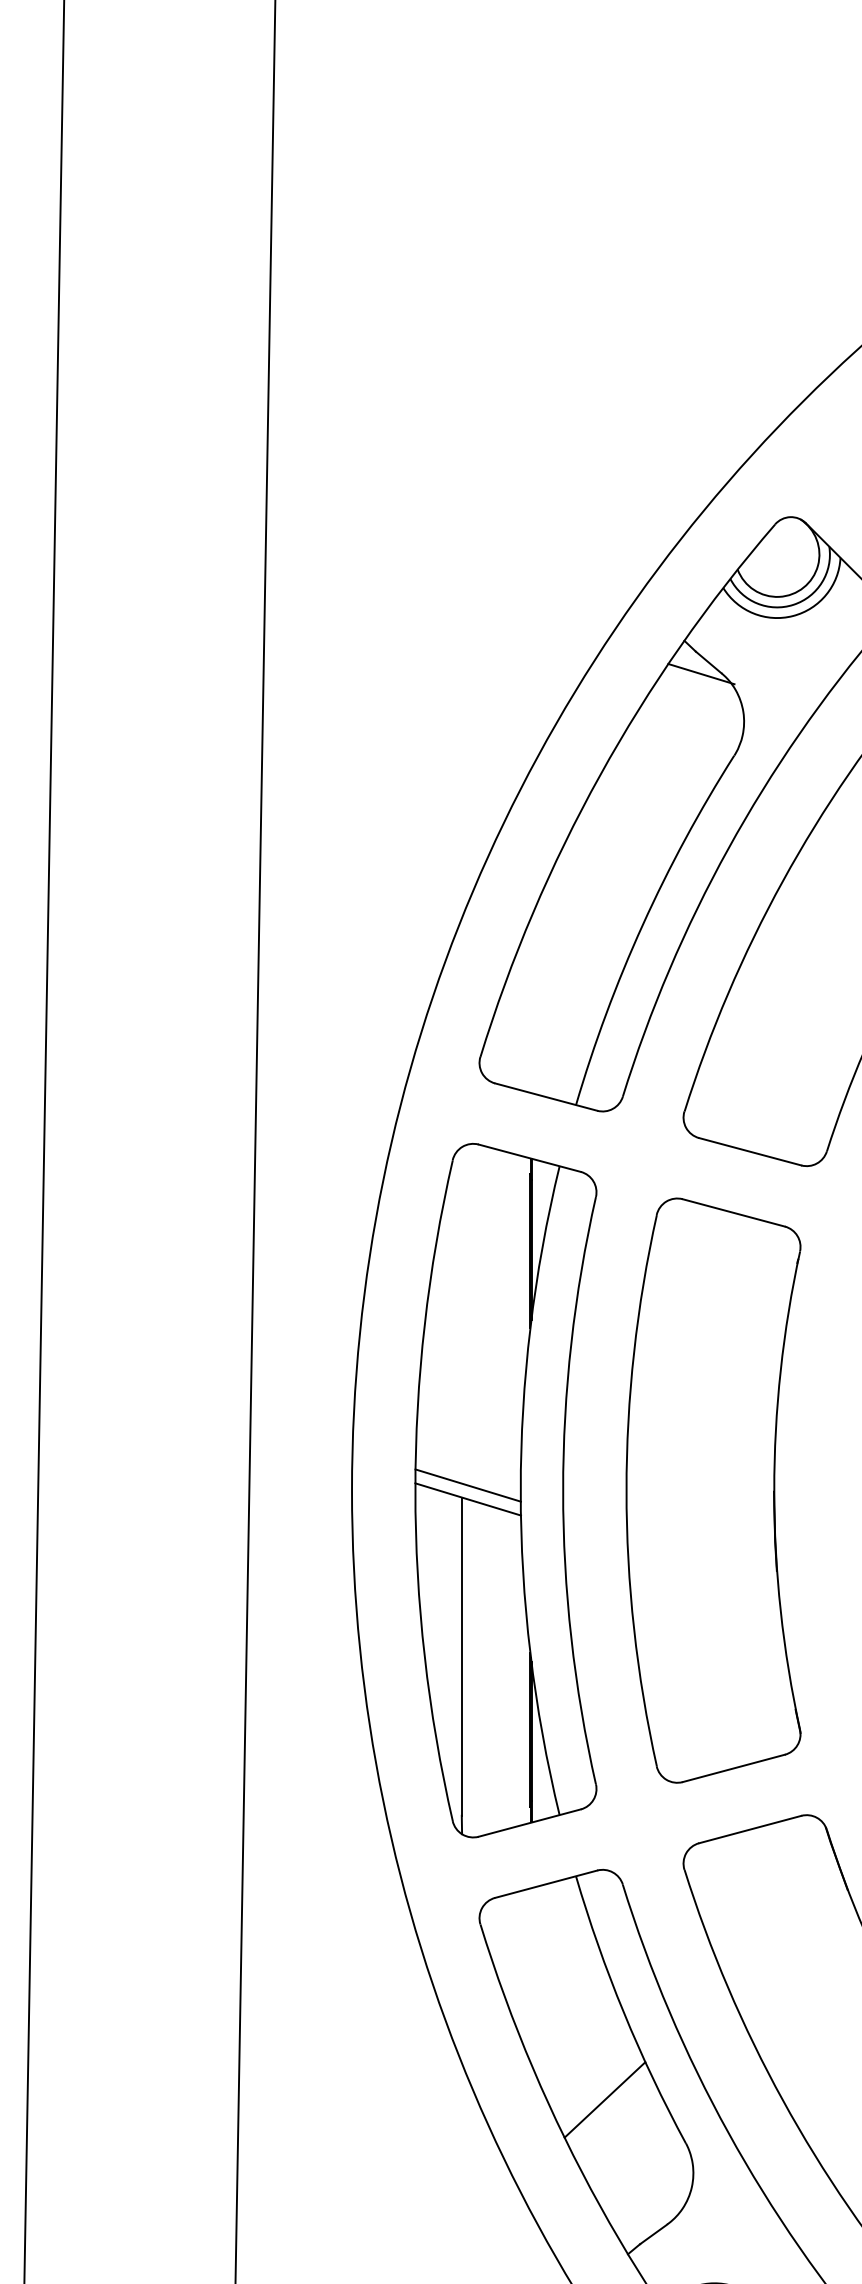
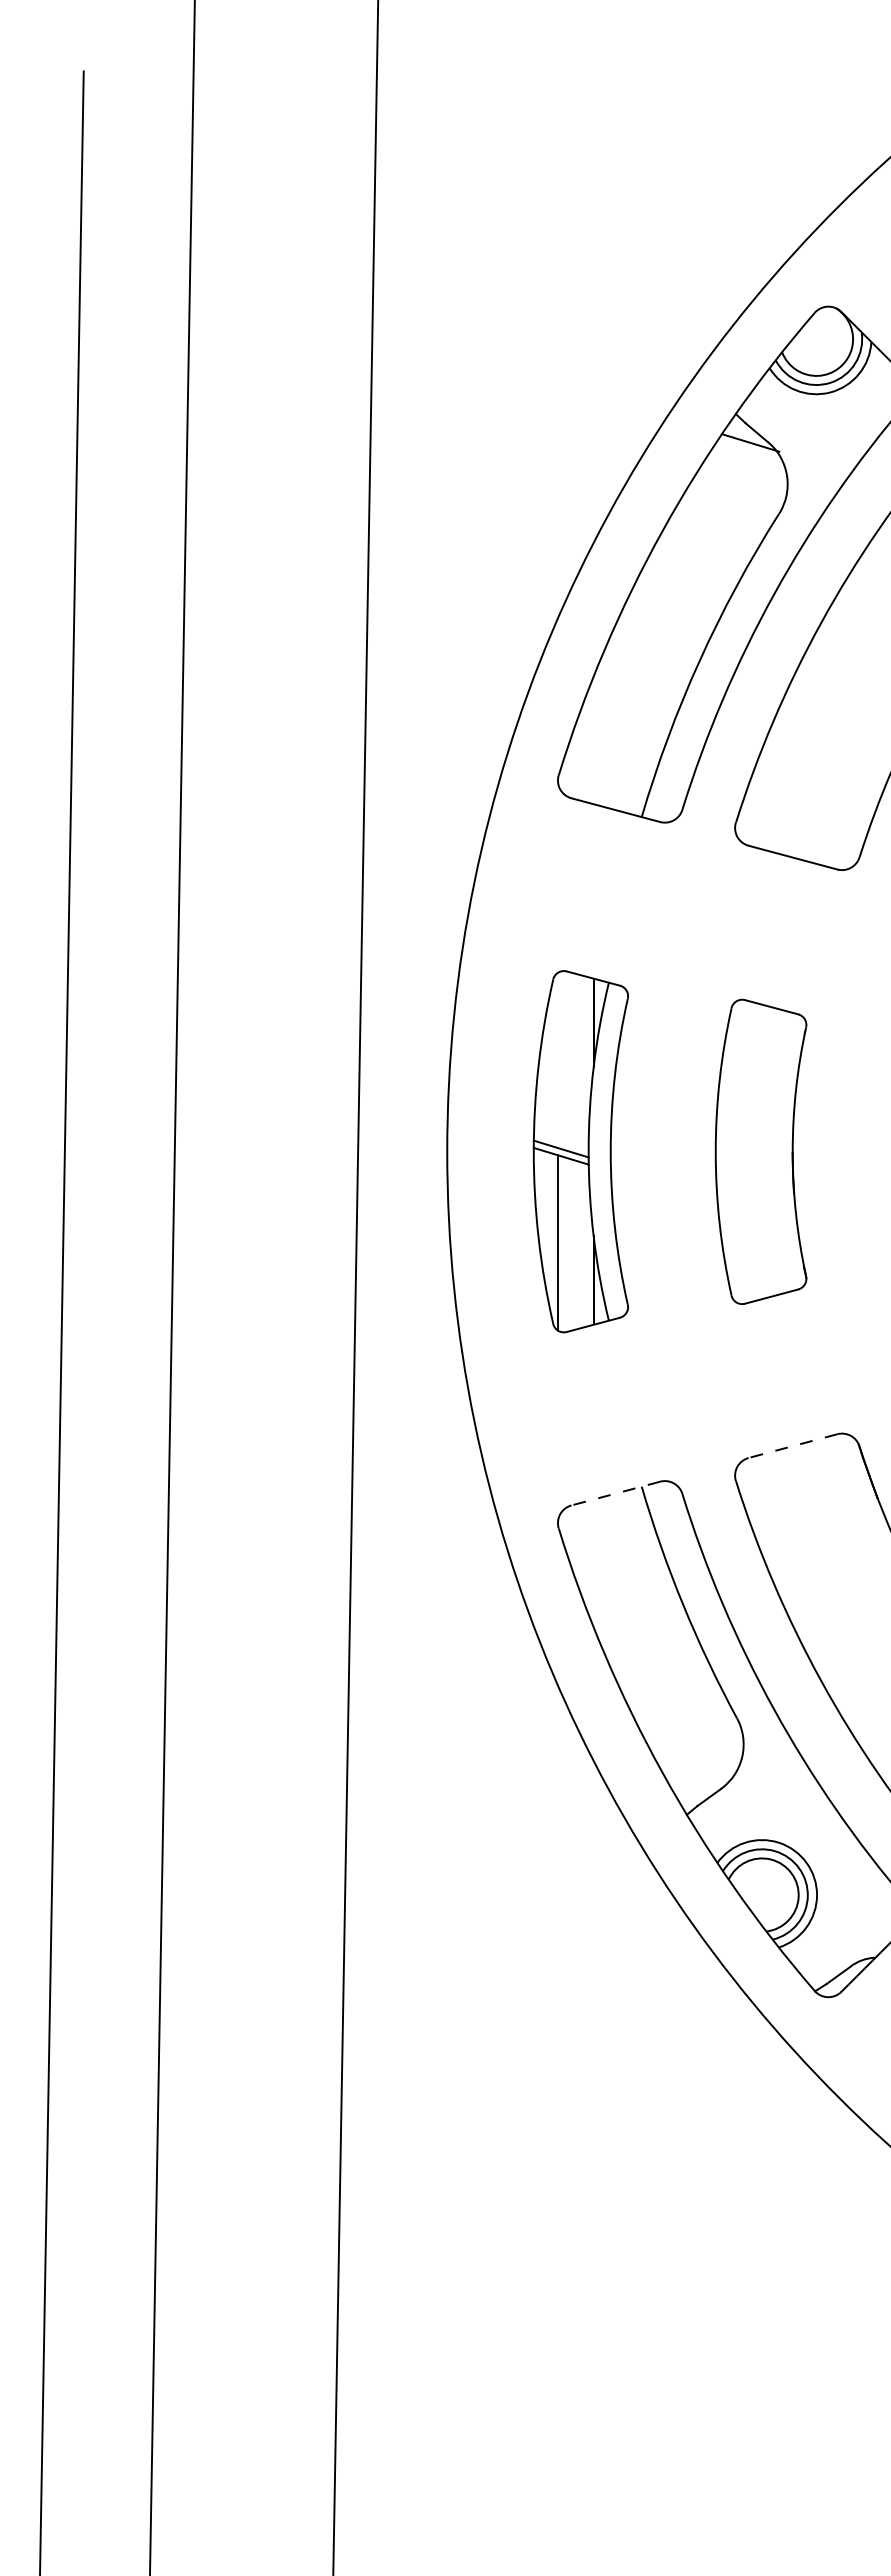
part: (505, 1490) -> (580, 1151), size x0.6
part: (712, 1490) -> (760, 1151), size x0.6
line: (750, 1830) -> (793, 1446), solid -> dashed
line: (545, 1884) -> (615, 1493), solid -> dashed
line: (604, 2099) -> (666, 1680), removed

